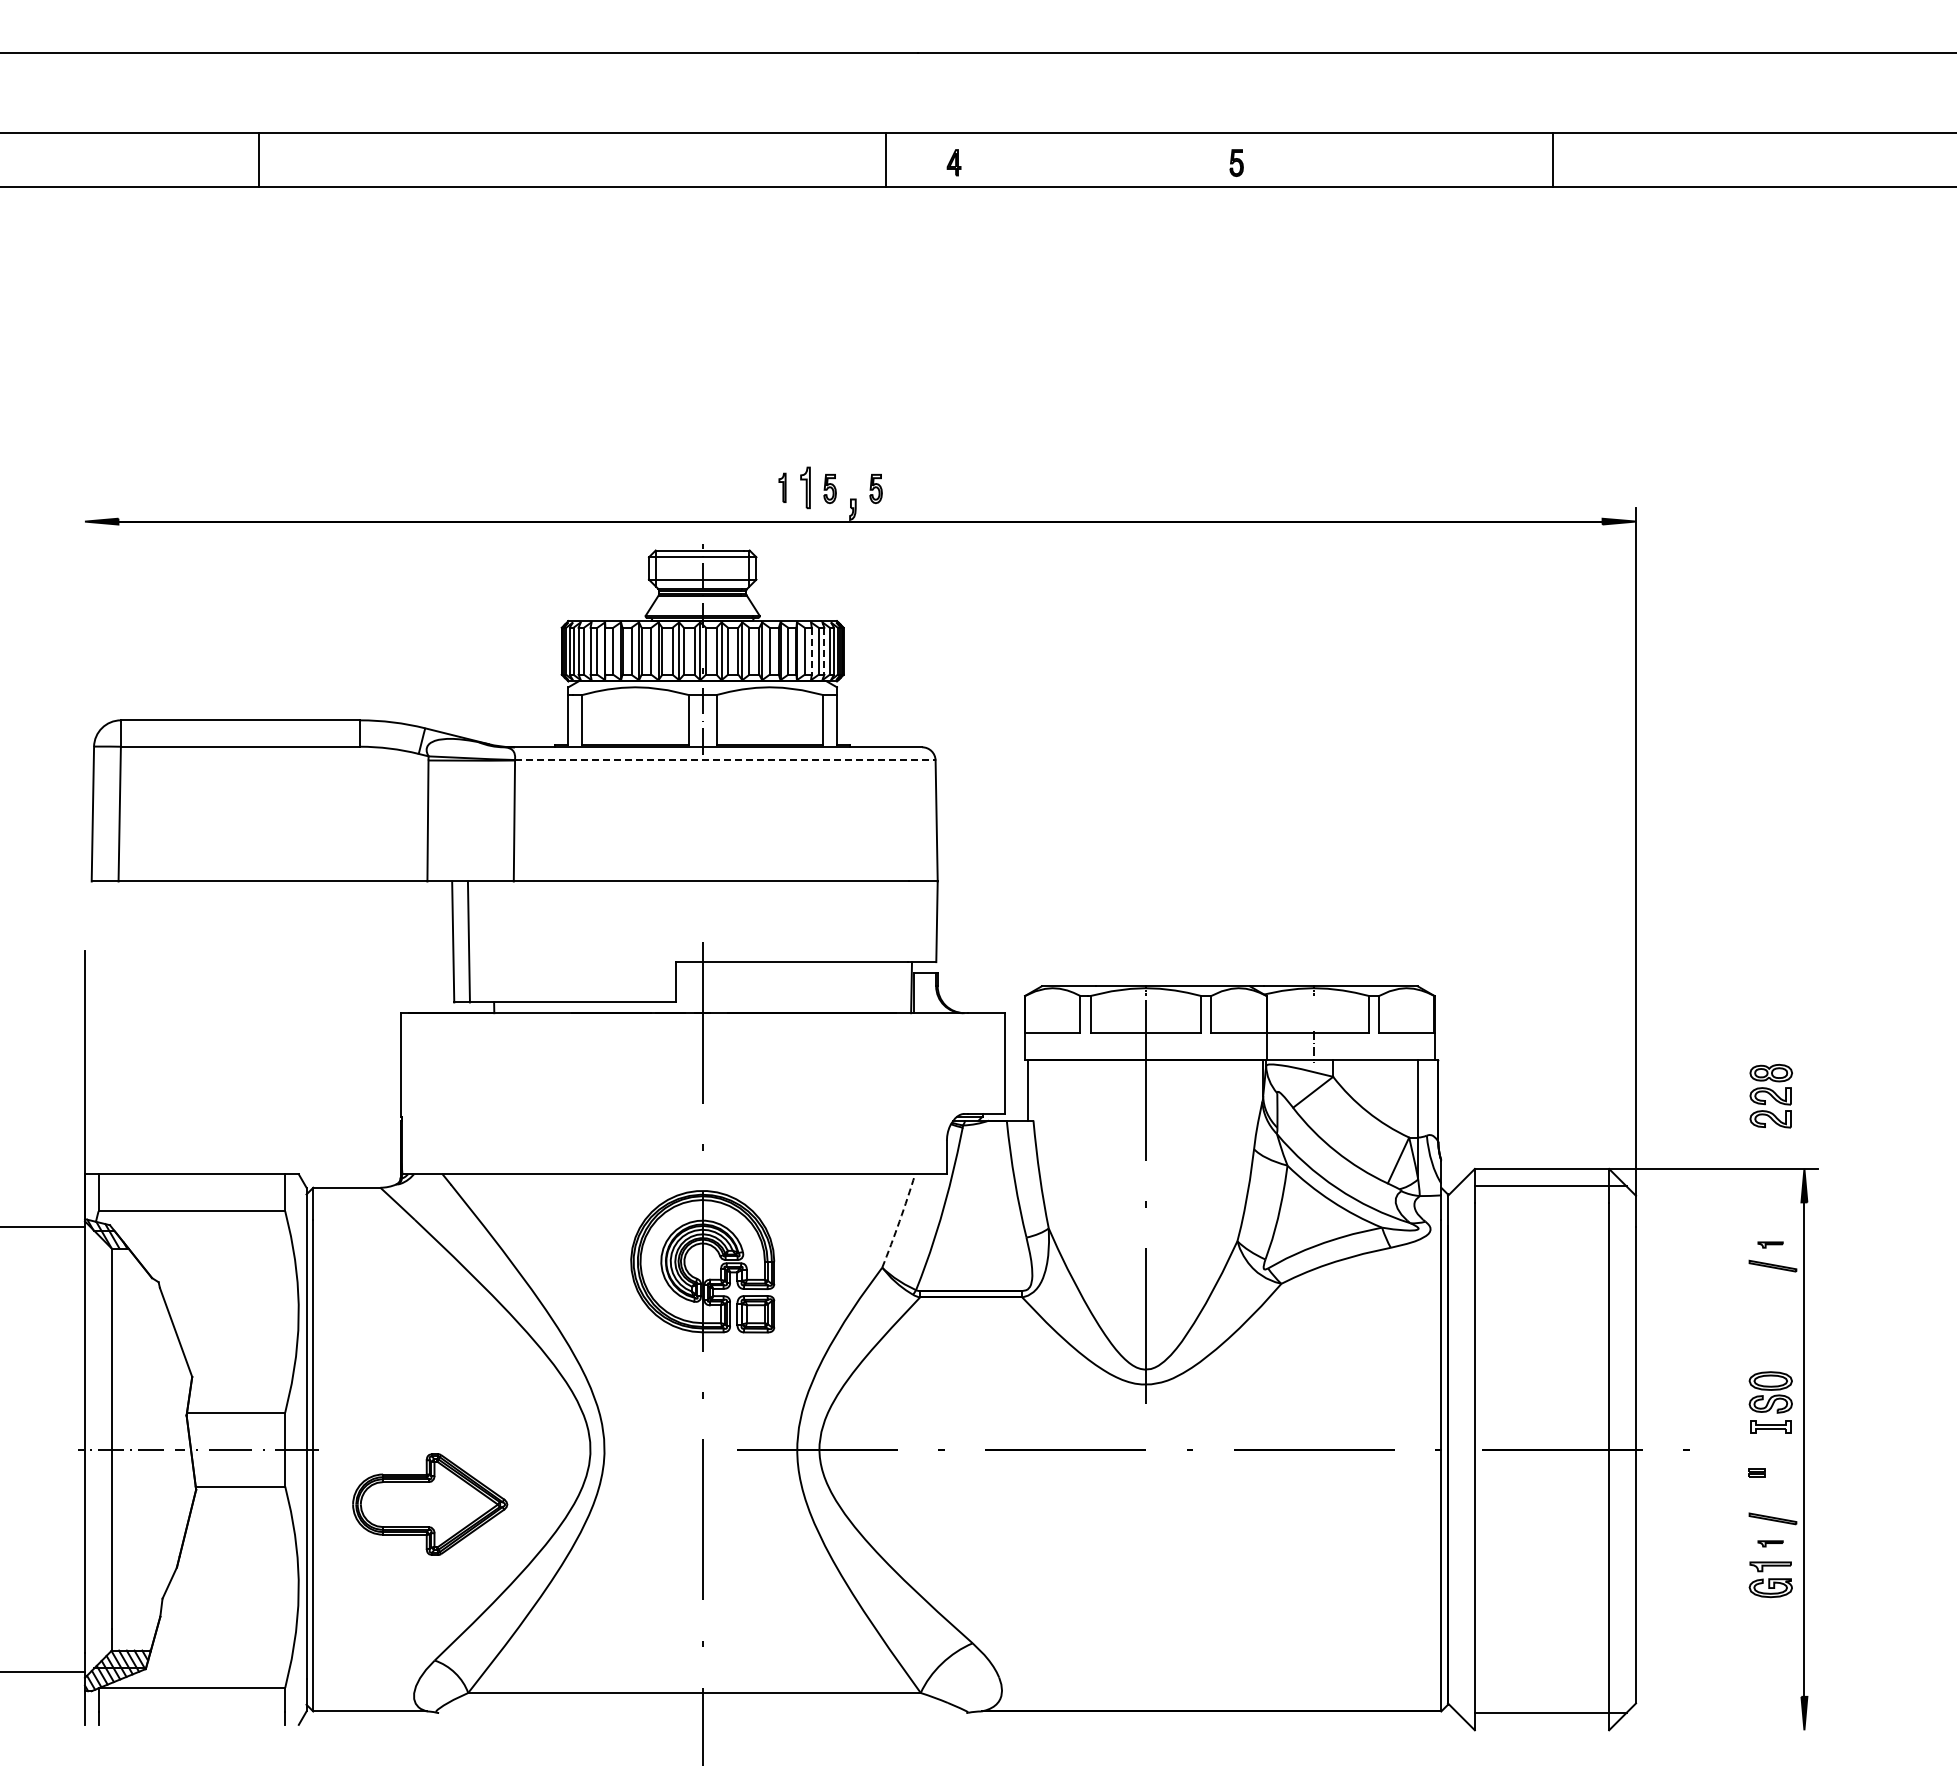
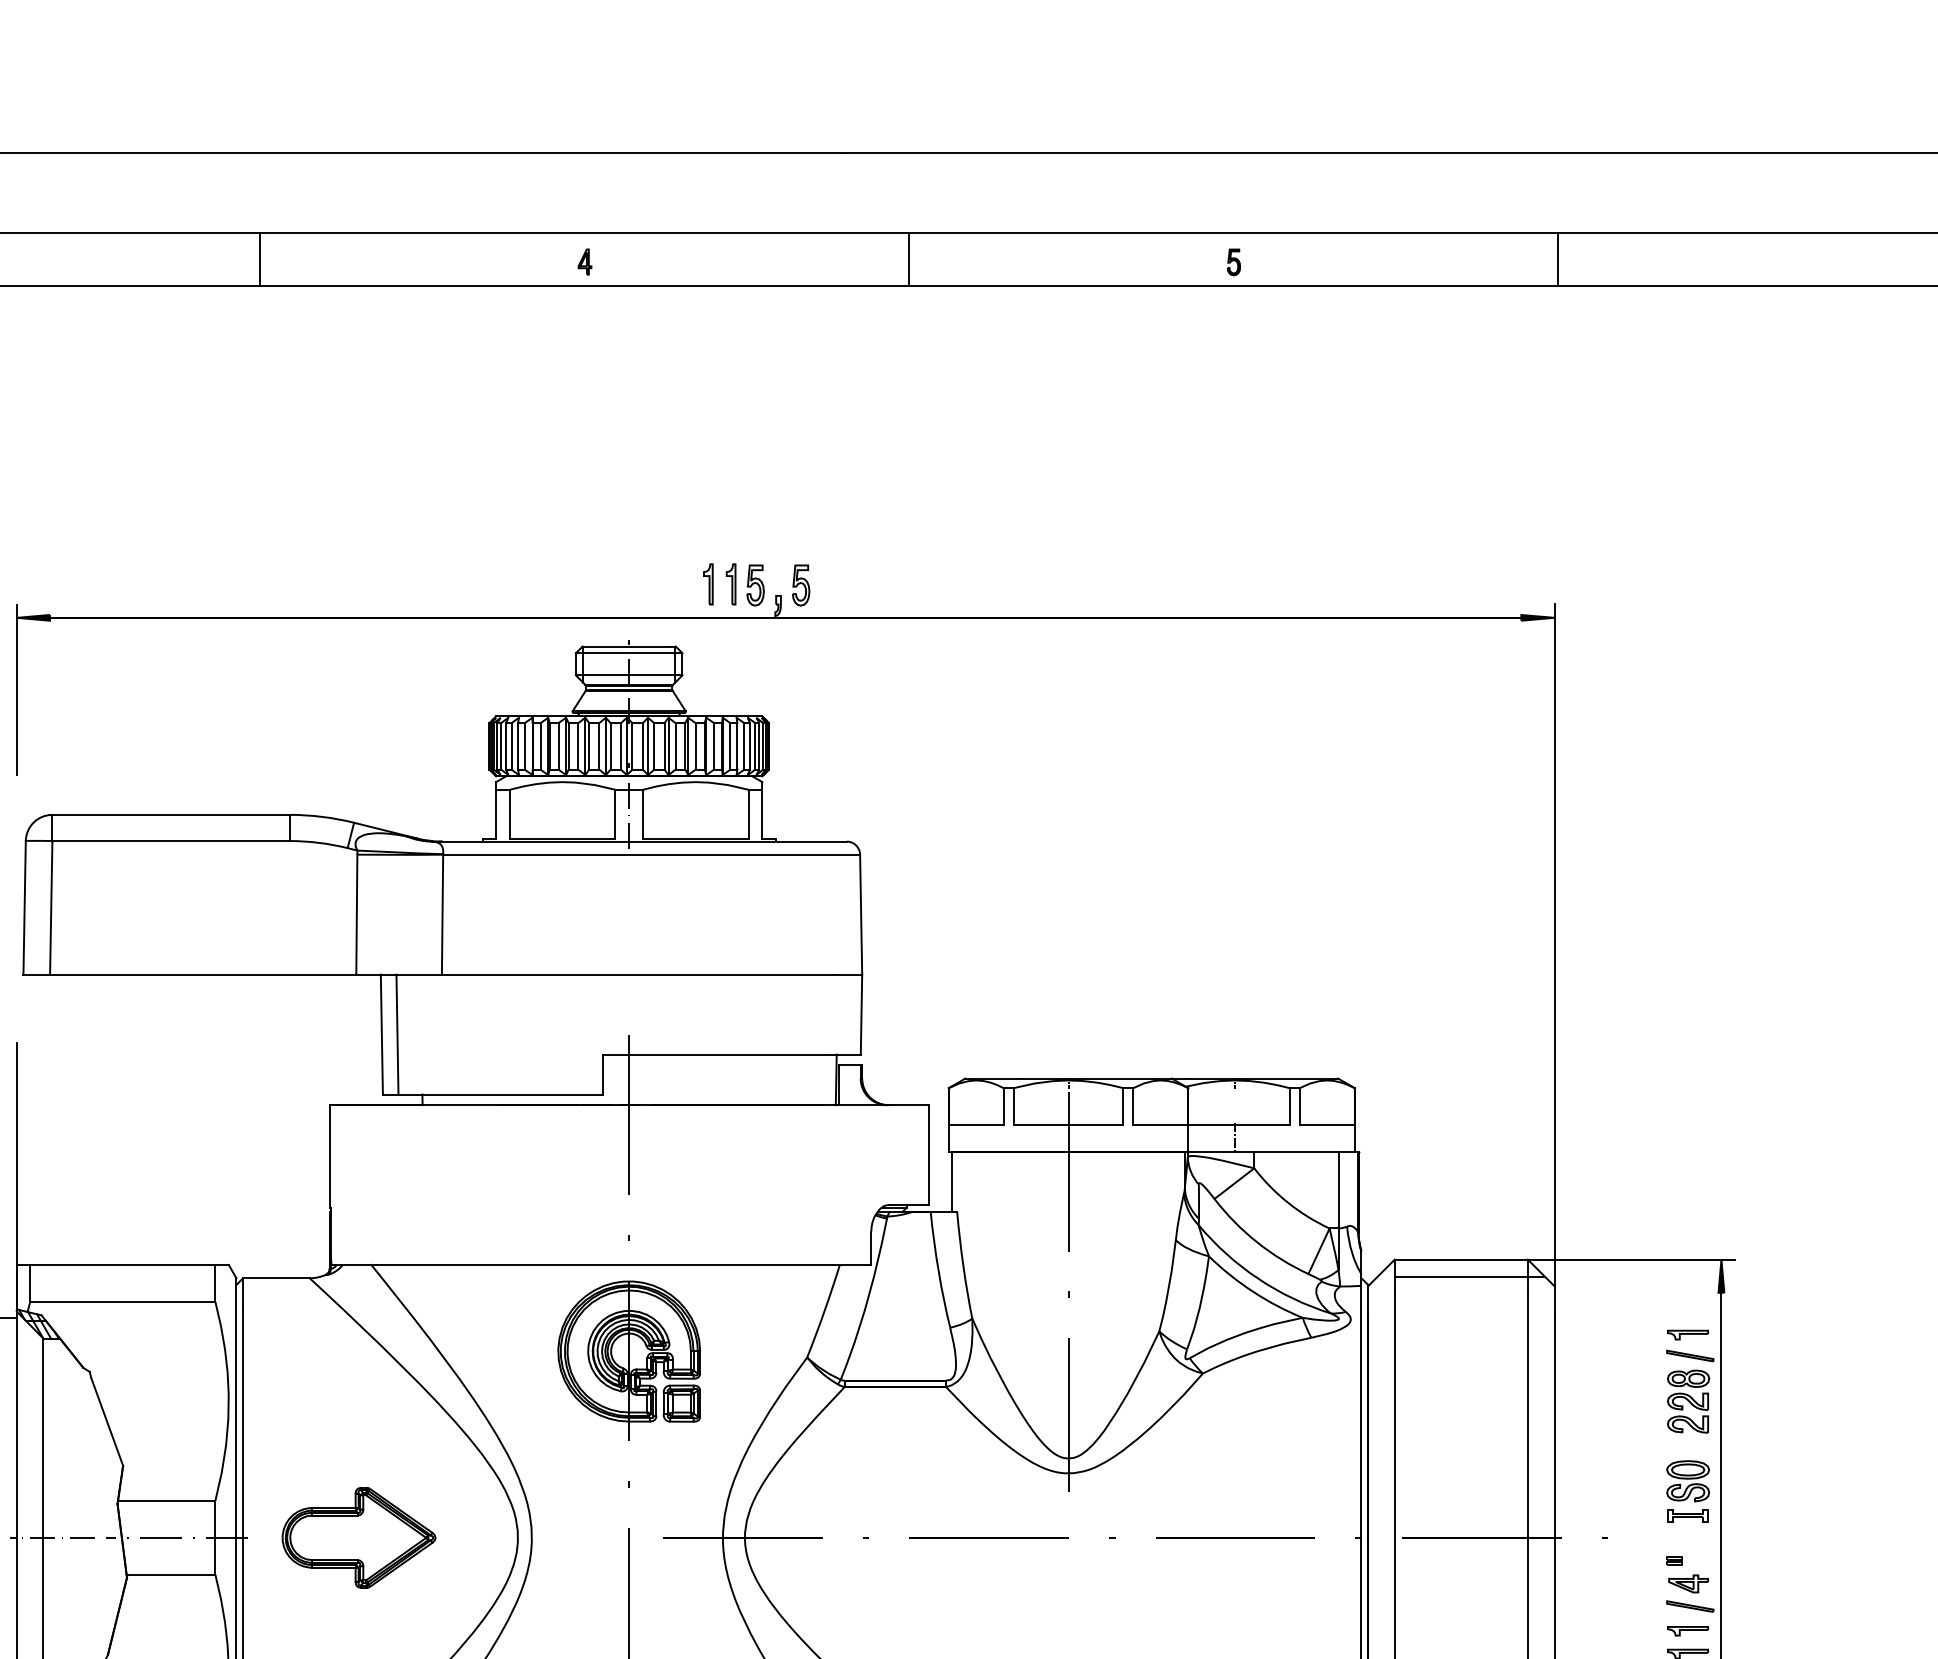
line: (259, 160) -> (260, 259), moved
line: (885, 160) -> (908, 259), moved
line: (1552, 160) -> (1557, 259), moved
part: (953, 162) -> (584, 261), moved
part: (1236, 162) -> (1233, 261), moved
part: (782, 487) -> (708, 584), size x1.43
part: (829, 488) -> (754, 585), size x1.43
part: (875, 488) -> (800, 585), size x1.43
line: (84, 594) -> (16, 690), added
line: (811, 651) -> (737, 746), dashed -> solid
line: (824, 651) -> (749, 746), dashed -> solid
line: (725, 760) -> (651, 854), dashed -> solid
part: (1770, 1096) -> (1687, 1401), moved
arc: (899, 1221) -> (824, 1311), dashed -> solid
part: (1770, 1244) -> (1687, 1334), size x1.67
part: (1770, 1495) -> (1687, 1583), added
part: (430, 1504) -> (359, 1537), moved
part: (1770, 1543) -> (1687, 1630), size x1.67

